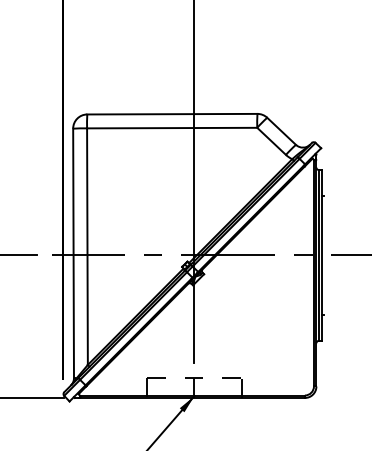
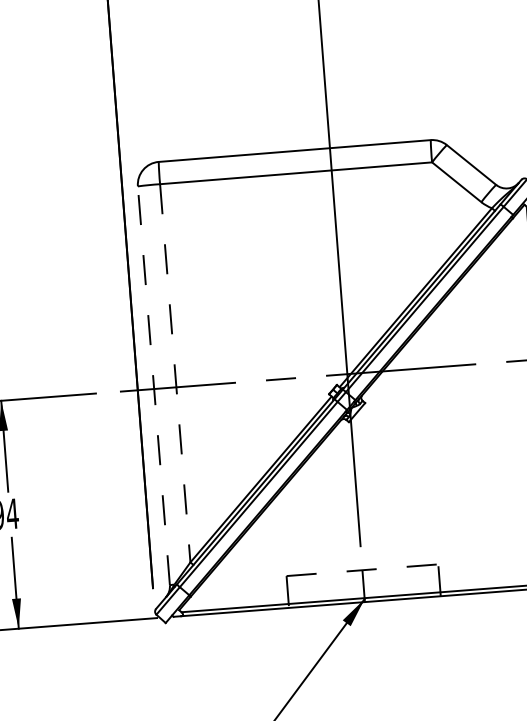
line: (87, 247) -> (175, 374), solid -> dashed
line: (73, 253) -> (153, 385), solid -> dashed

